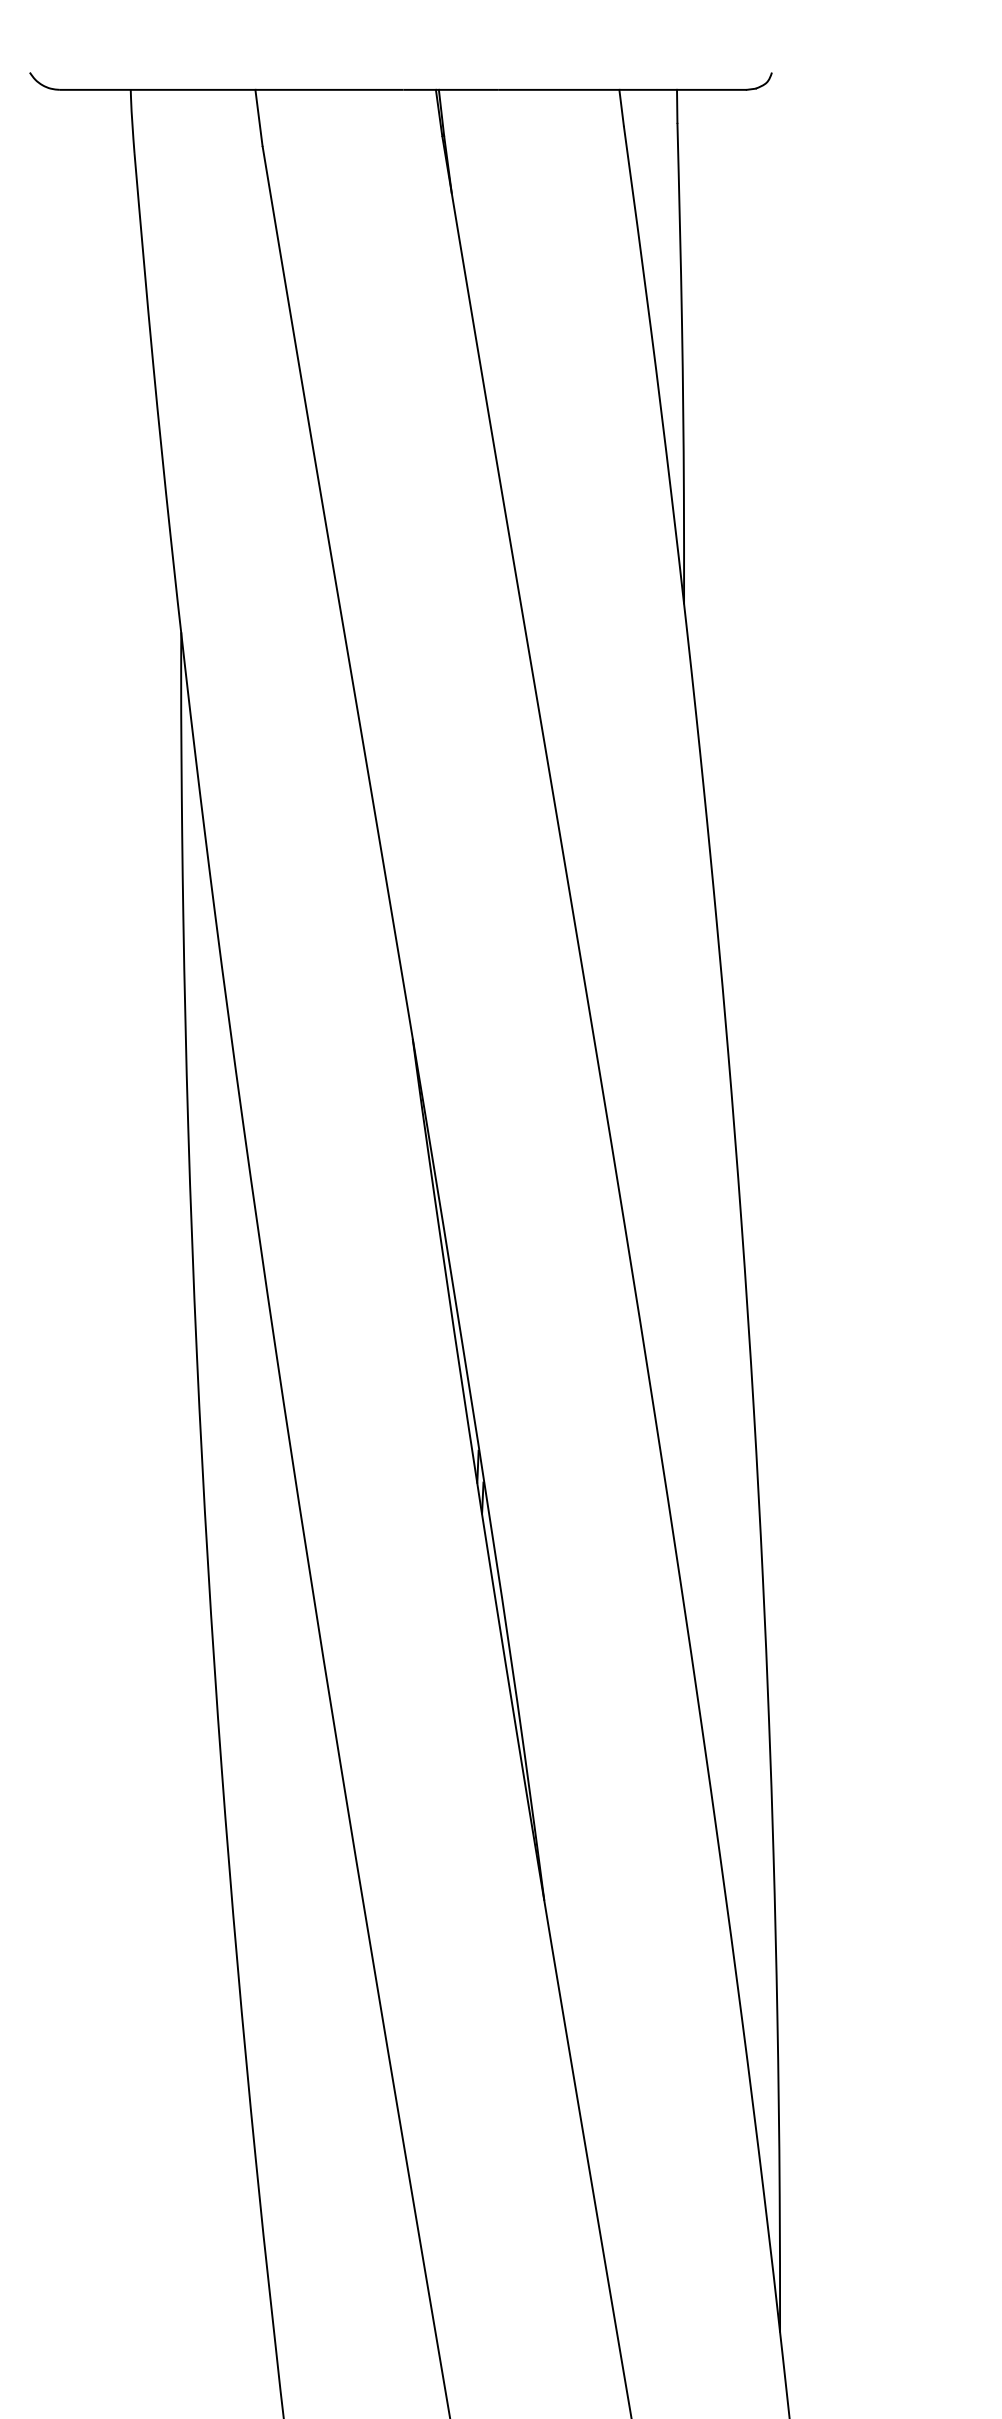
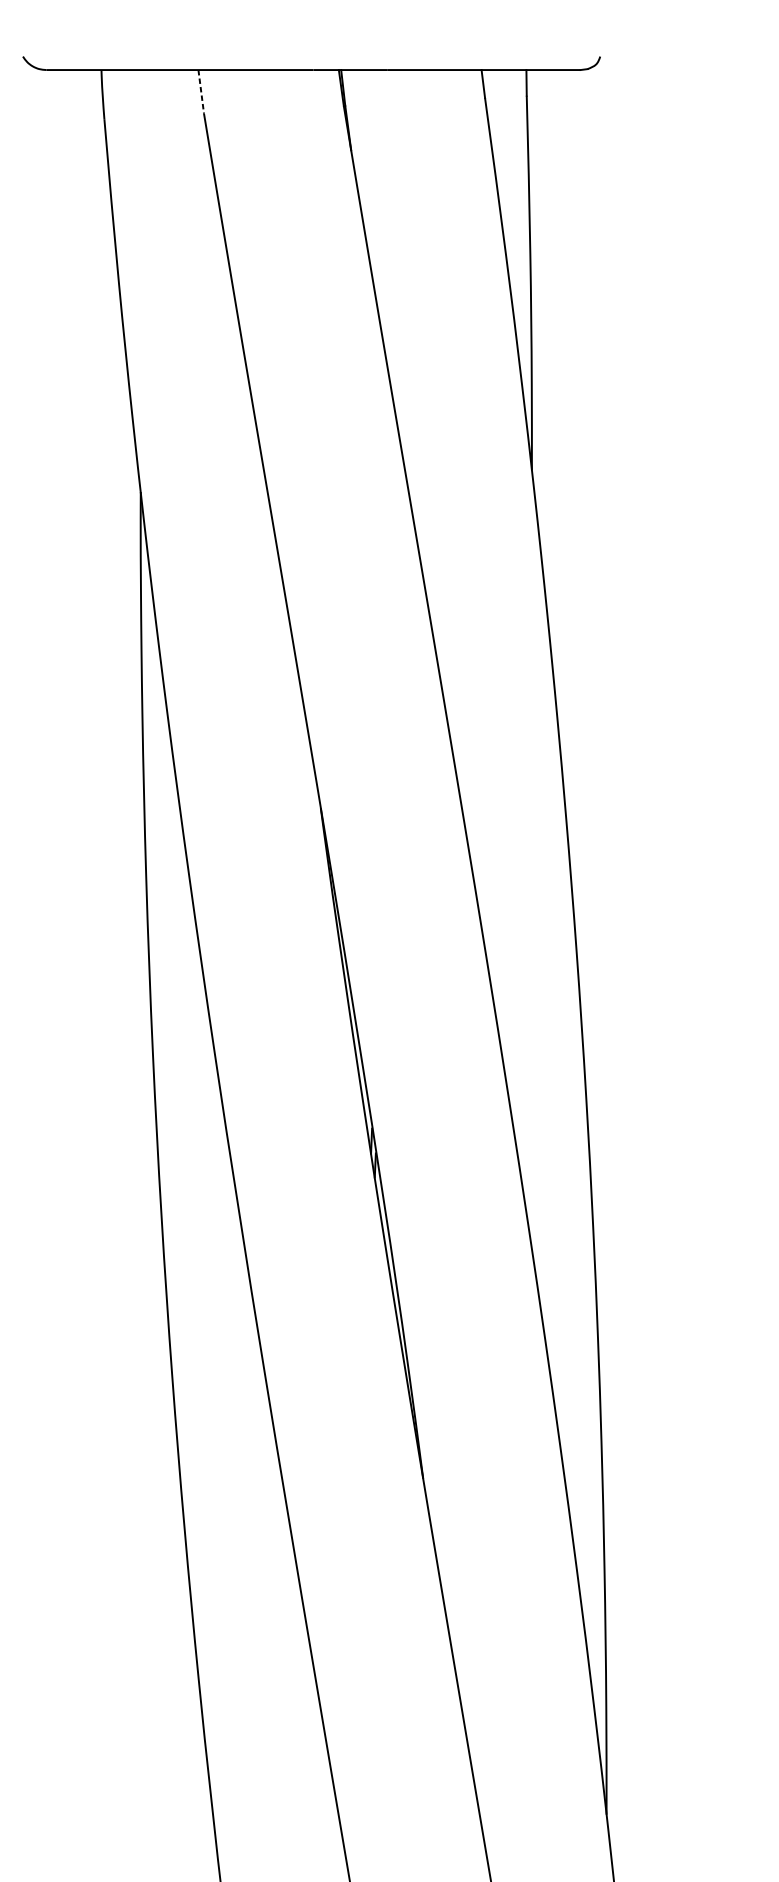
line: (259, 118) -> (201, 92), solid -> dashed

